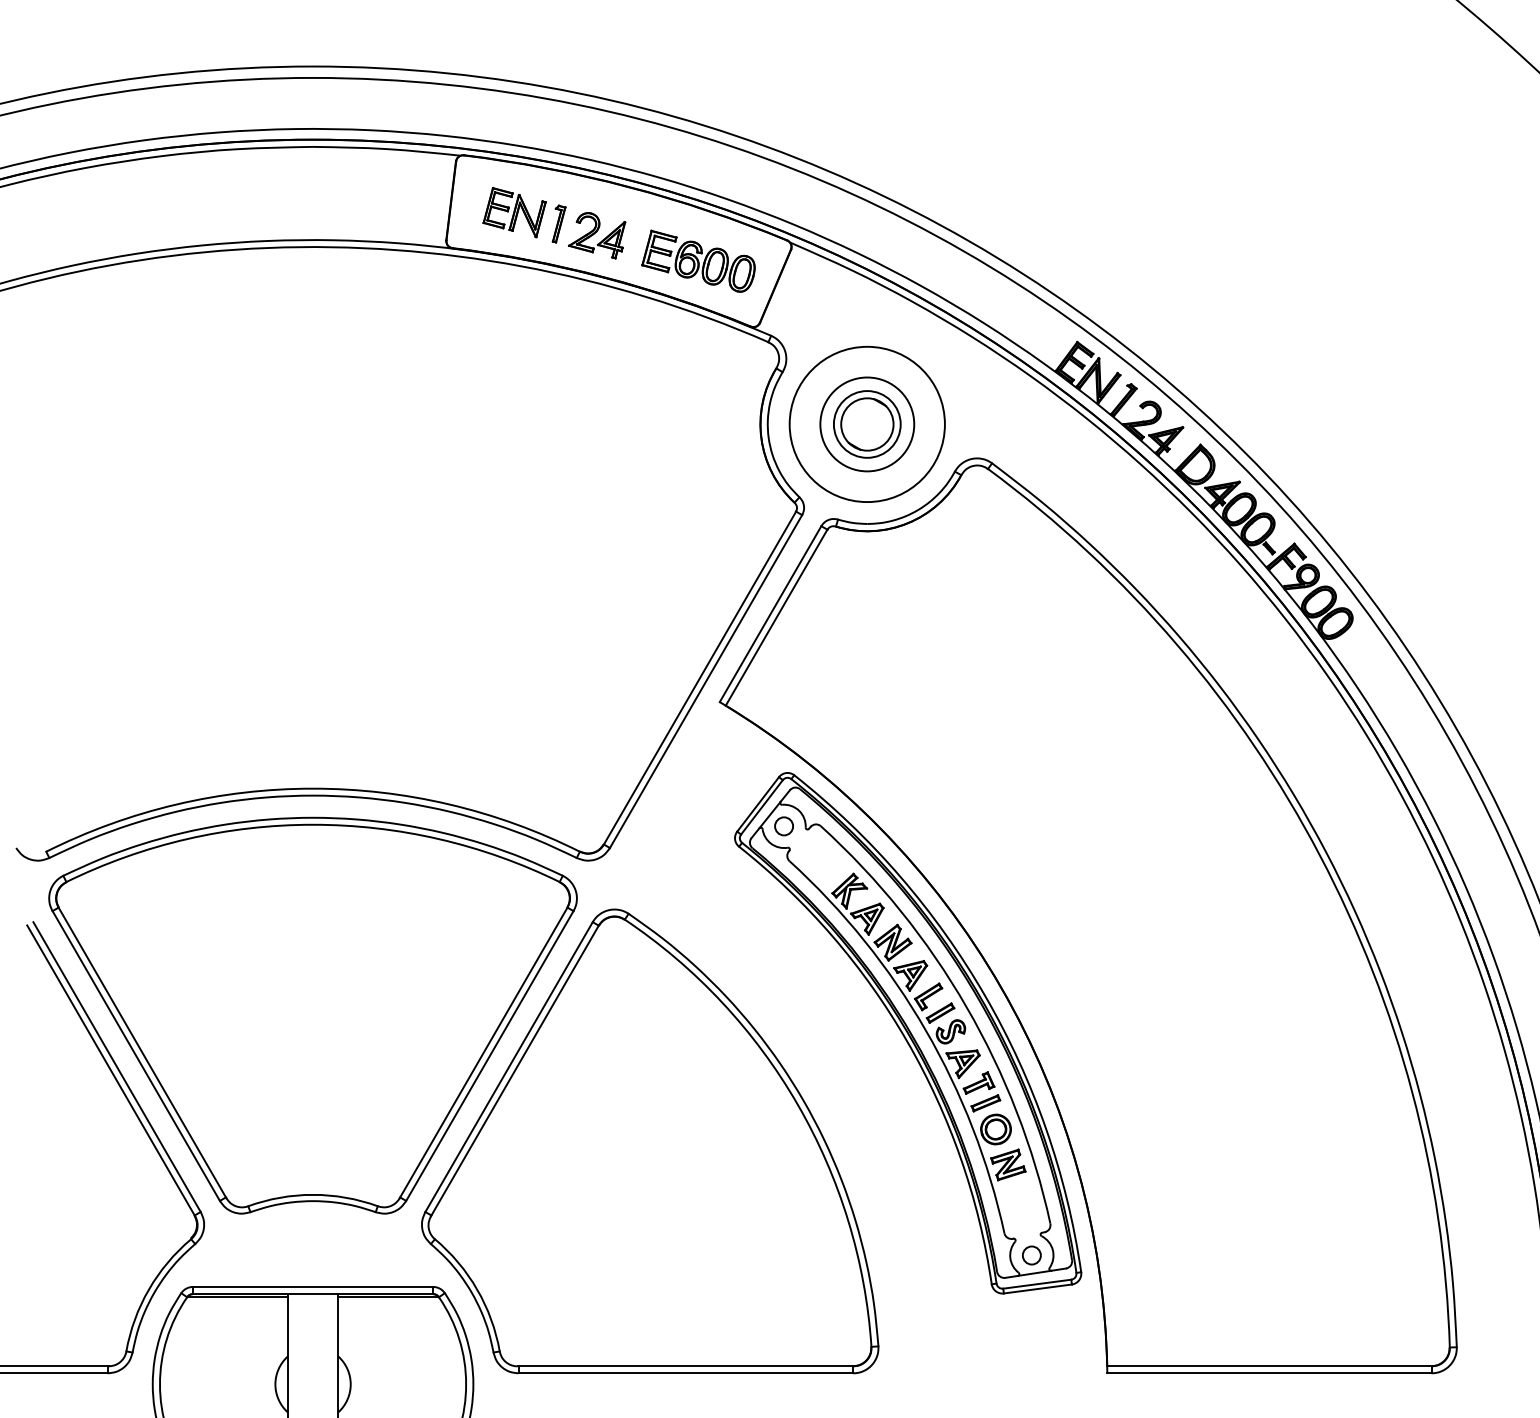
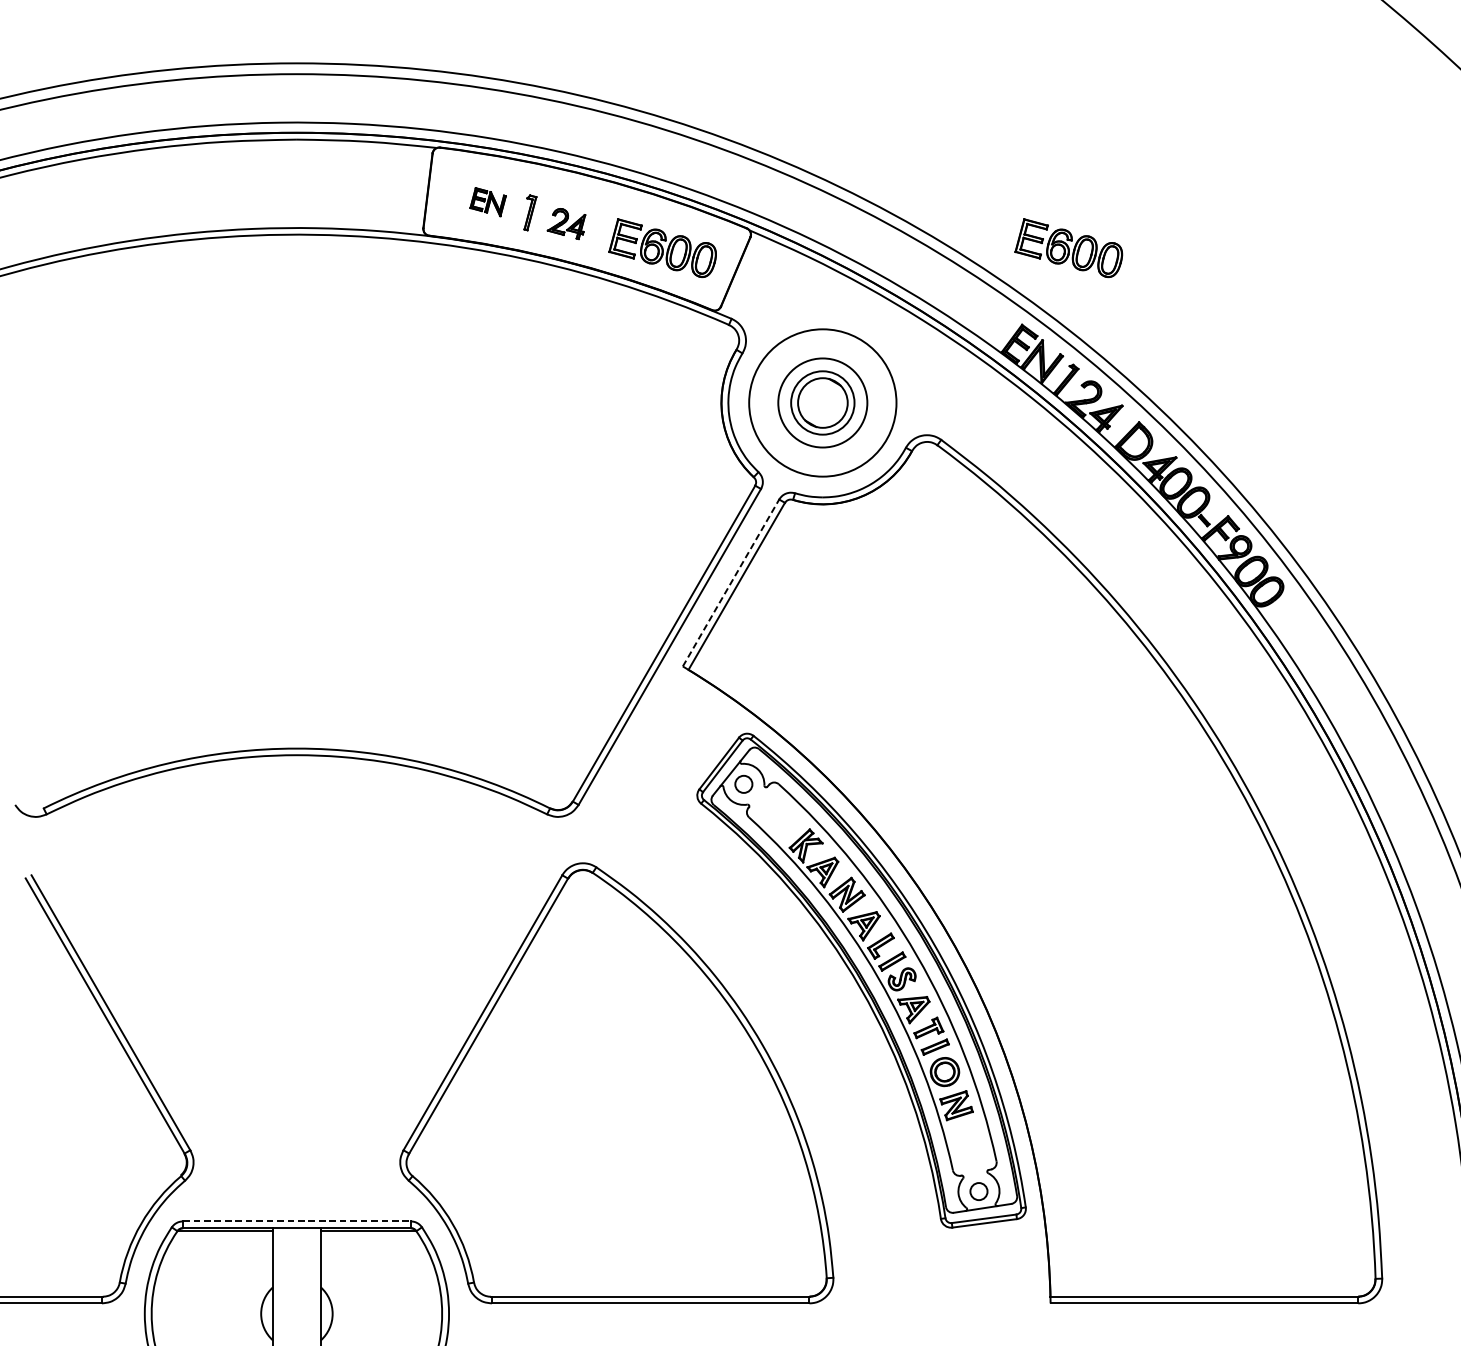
part: (514, 212) -> (488, 201), size x0.6
part: (597, 235) -> (566, 223), size x0.7
part: (1126, 260) -> (1068, 247), added
line: (770, 614) -> (730, 583), solid -> dashed
part: (312, 1015) -> (296, 963), removed
line: (313, 1286) -> (297, 1220), solid -> dashed

